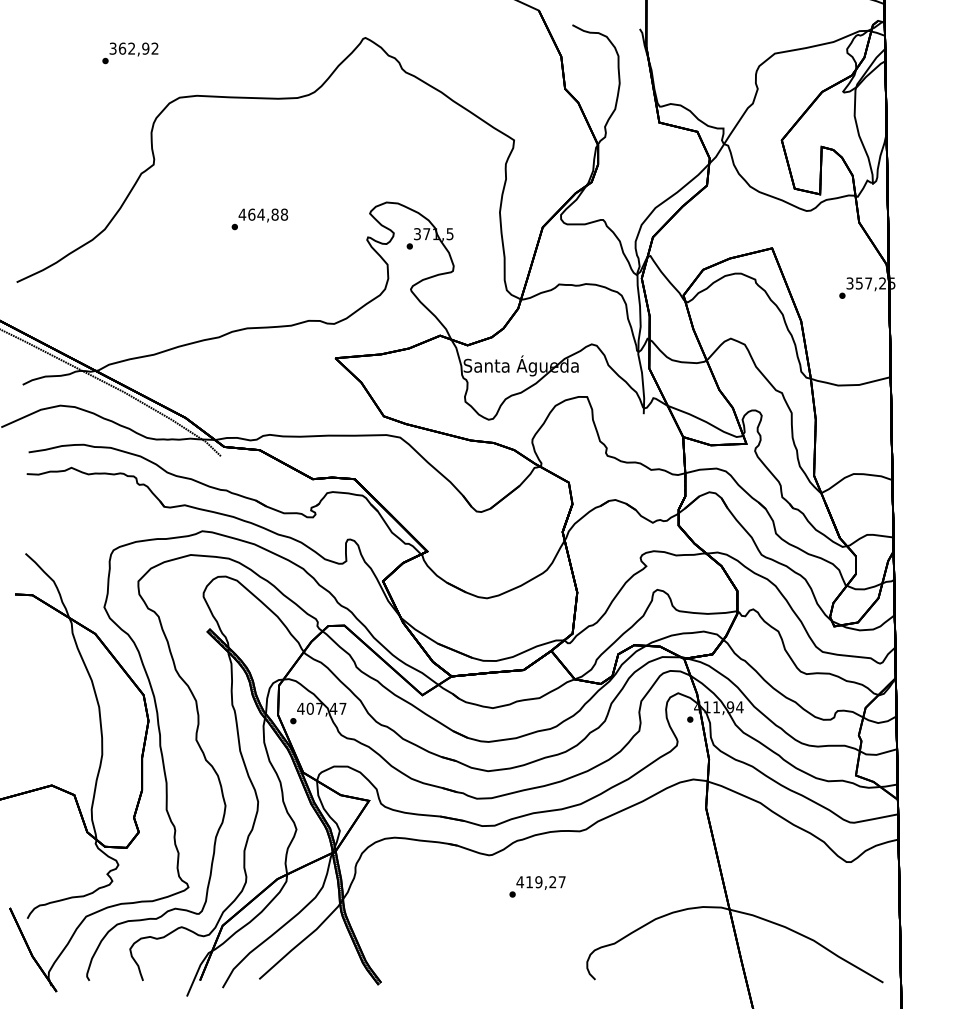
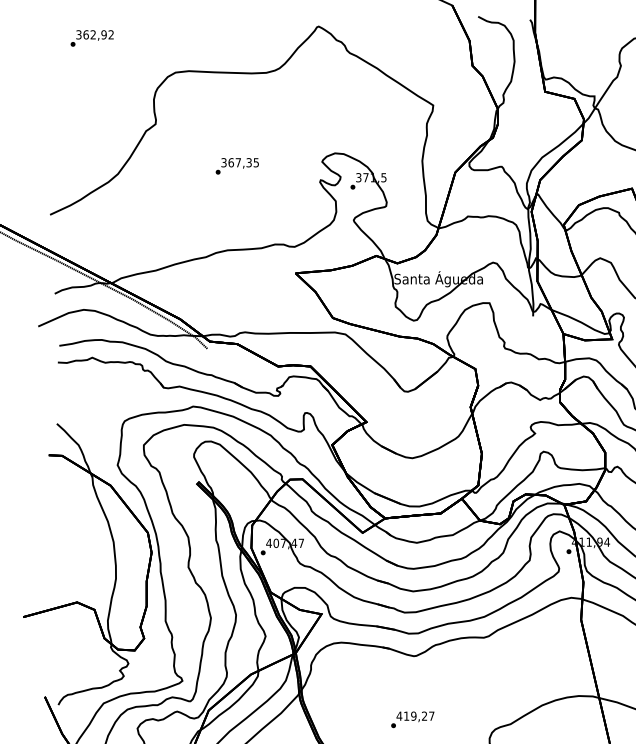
text: (130, 53) -> (92, 38), moved
text: (263, 214) -> (240, 162), 464,88 -> 367,35
text: (537, 886) -> (412, 719), moved

